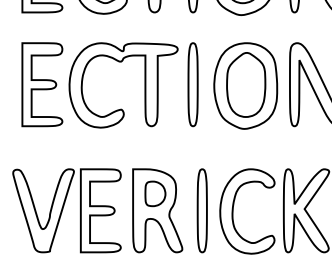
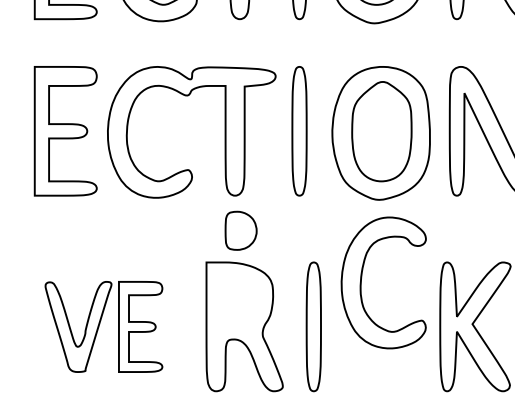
part: (155, 193) -> (241, 230), moved
part: (66, 210) -> (103, 326), size x0.7
part: (233, 211) -> (362, 282), moved

